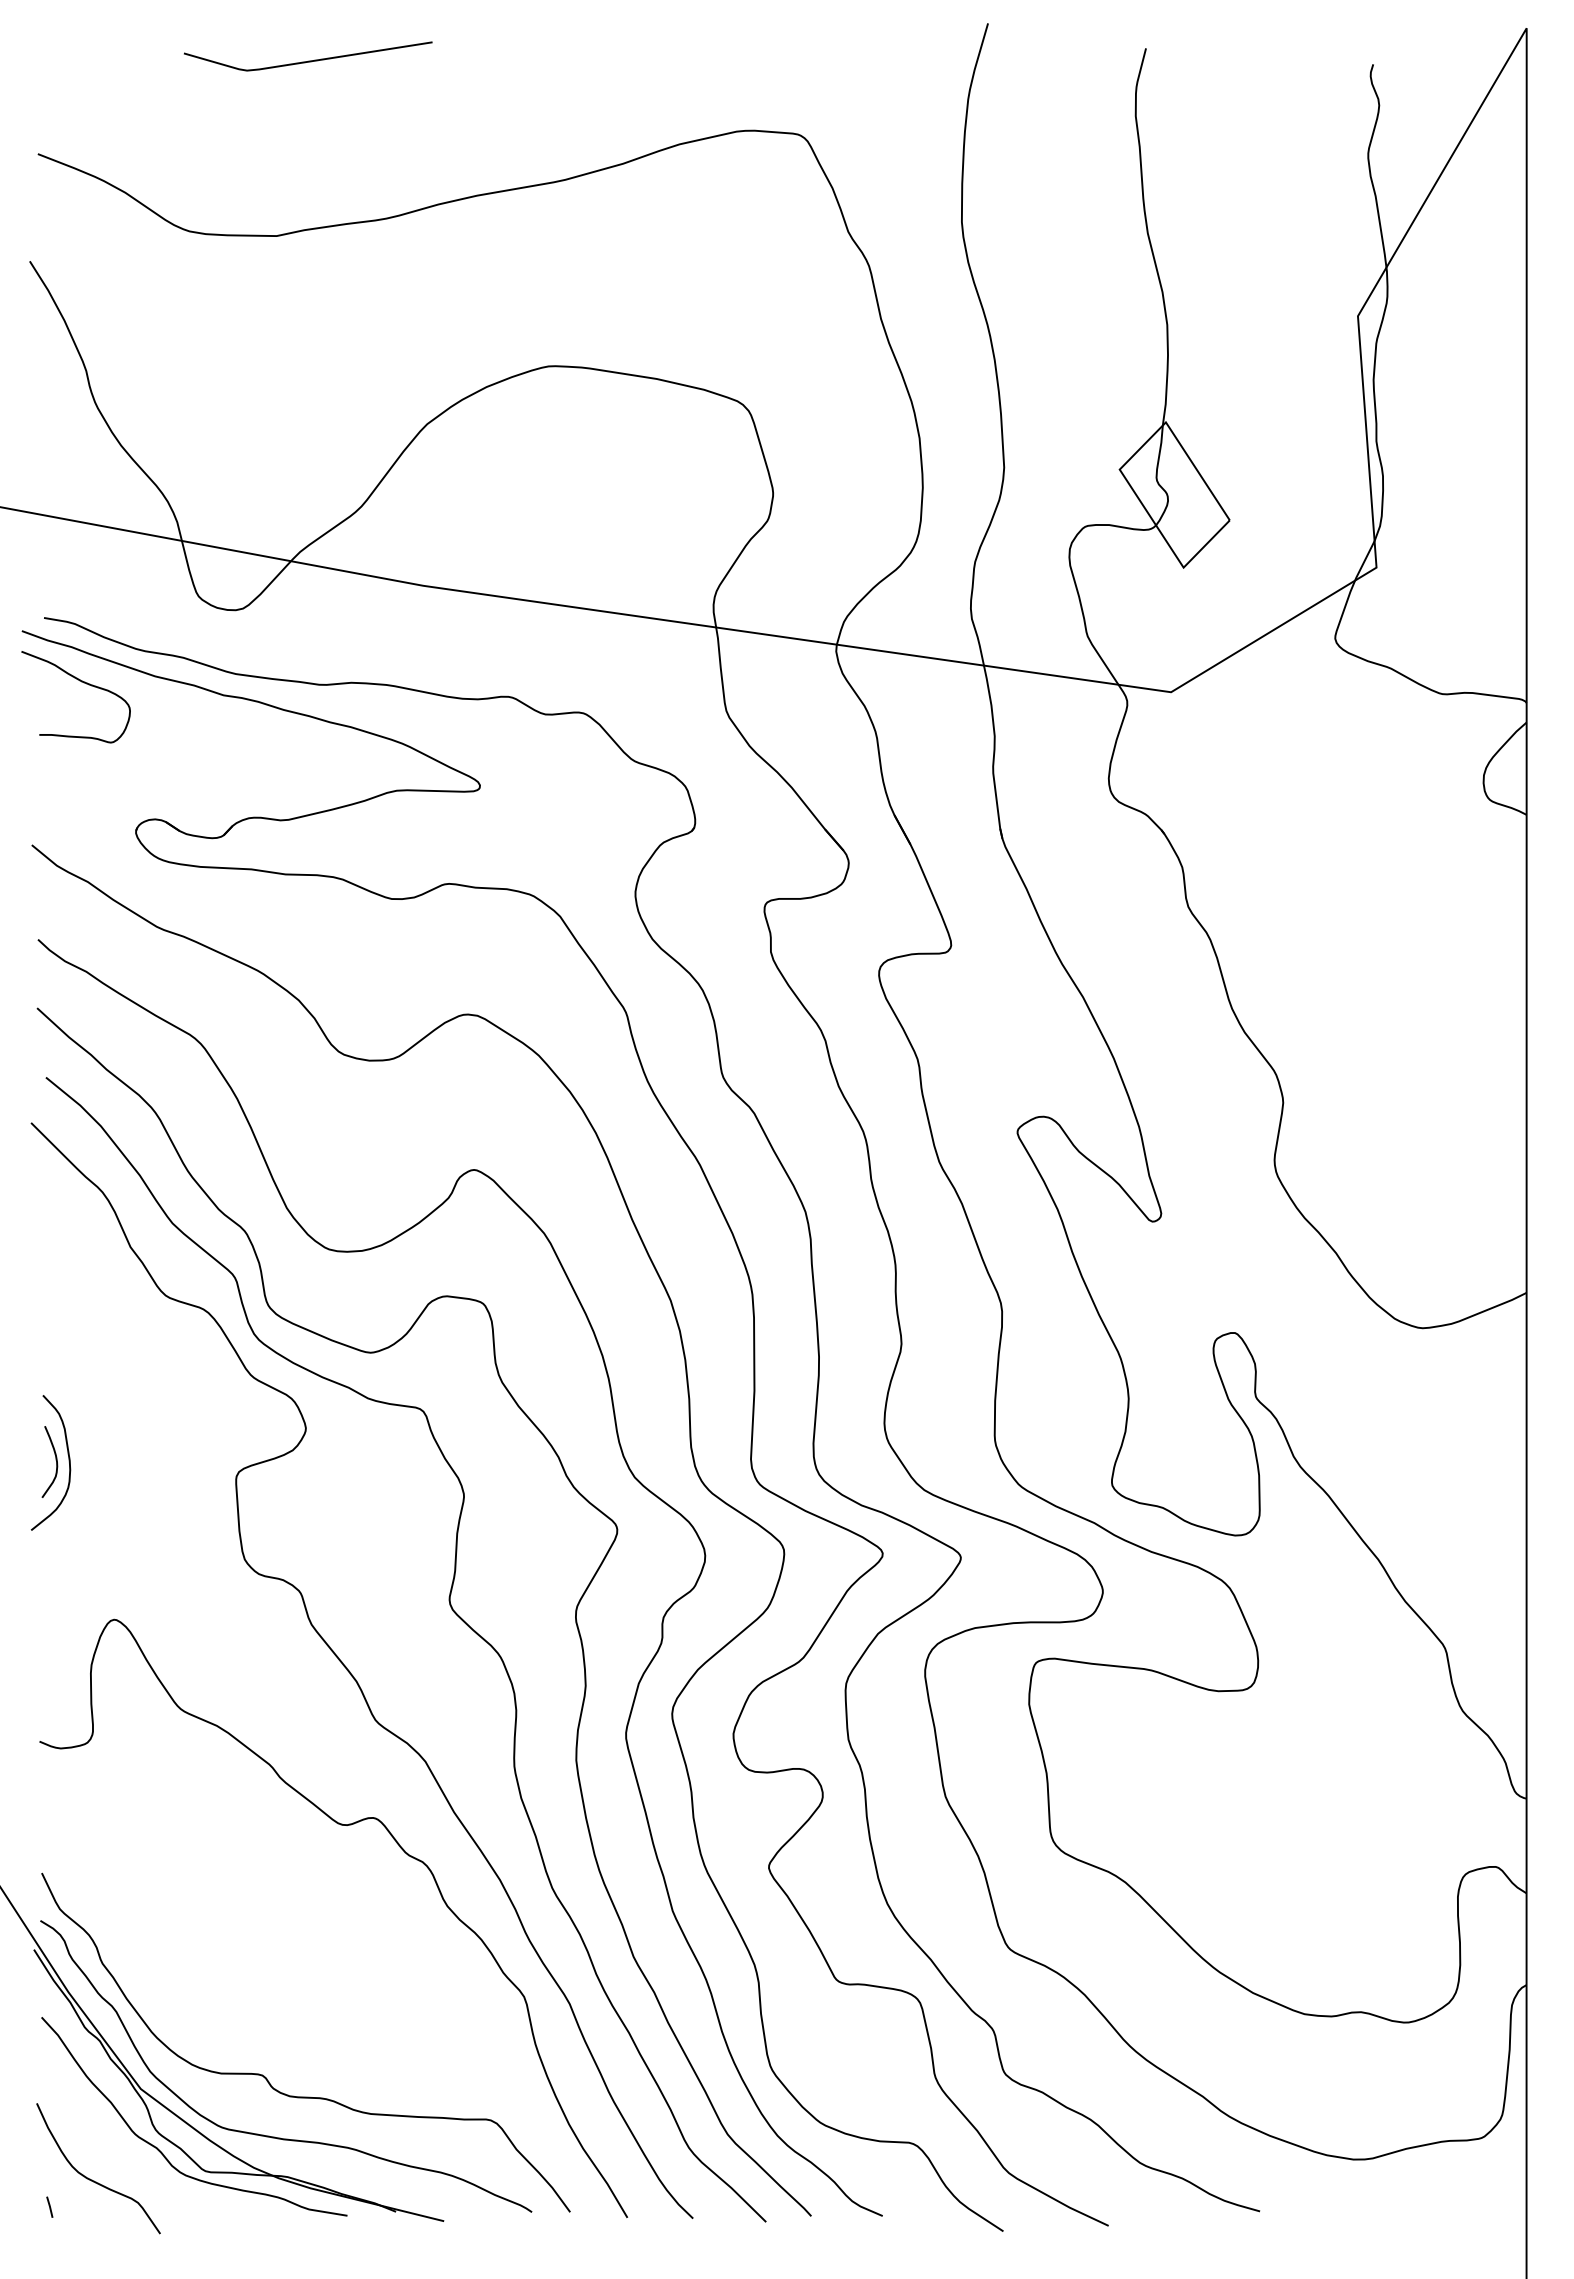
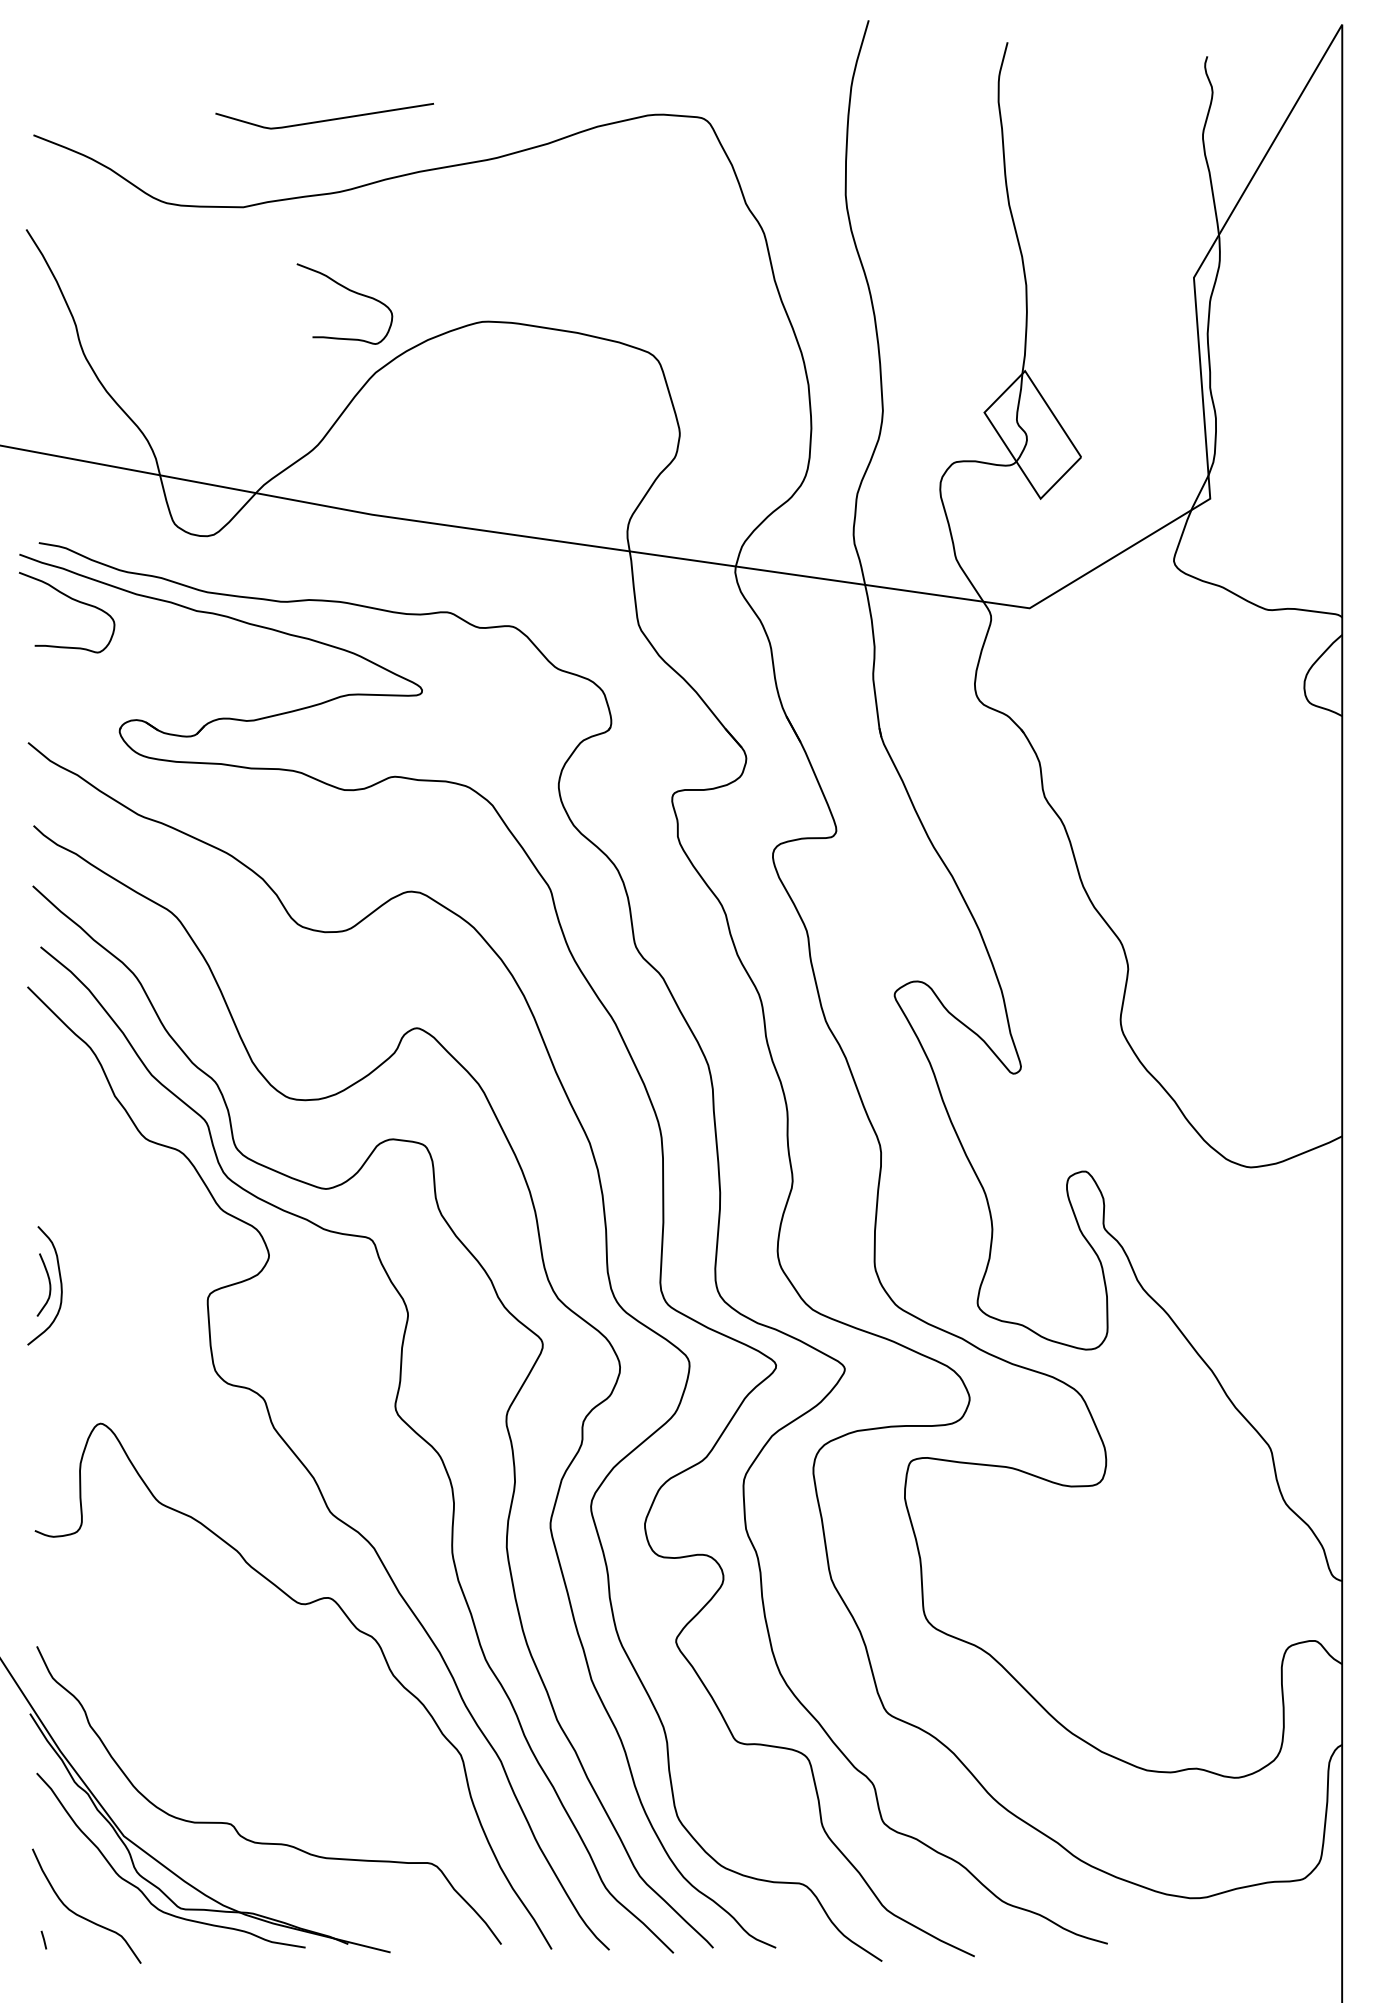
line: (308, 60) -> (324, 119), moved
curve: (397, 331) -> (349, 291), added
curve: (274, 2136) -> (241, 1877), removed

